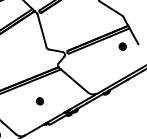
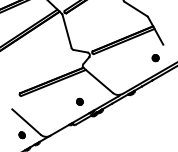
part: (122, 47) -> (155, 58), moved
part: (39, 101) -> (79, 101), moved

